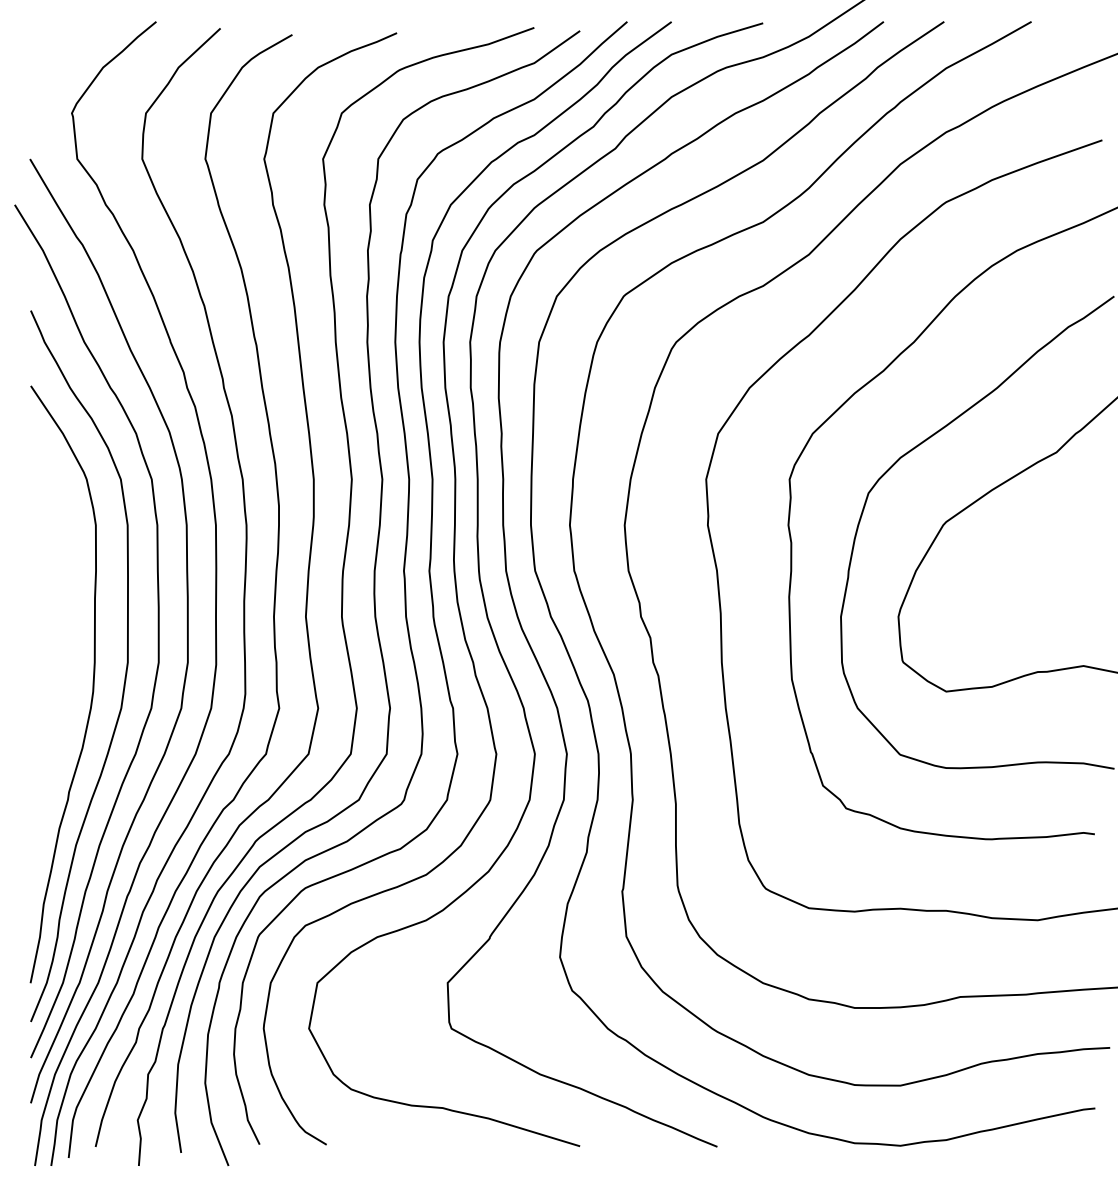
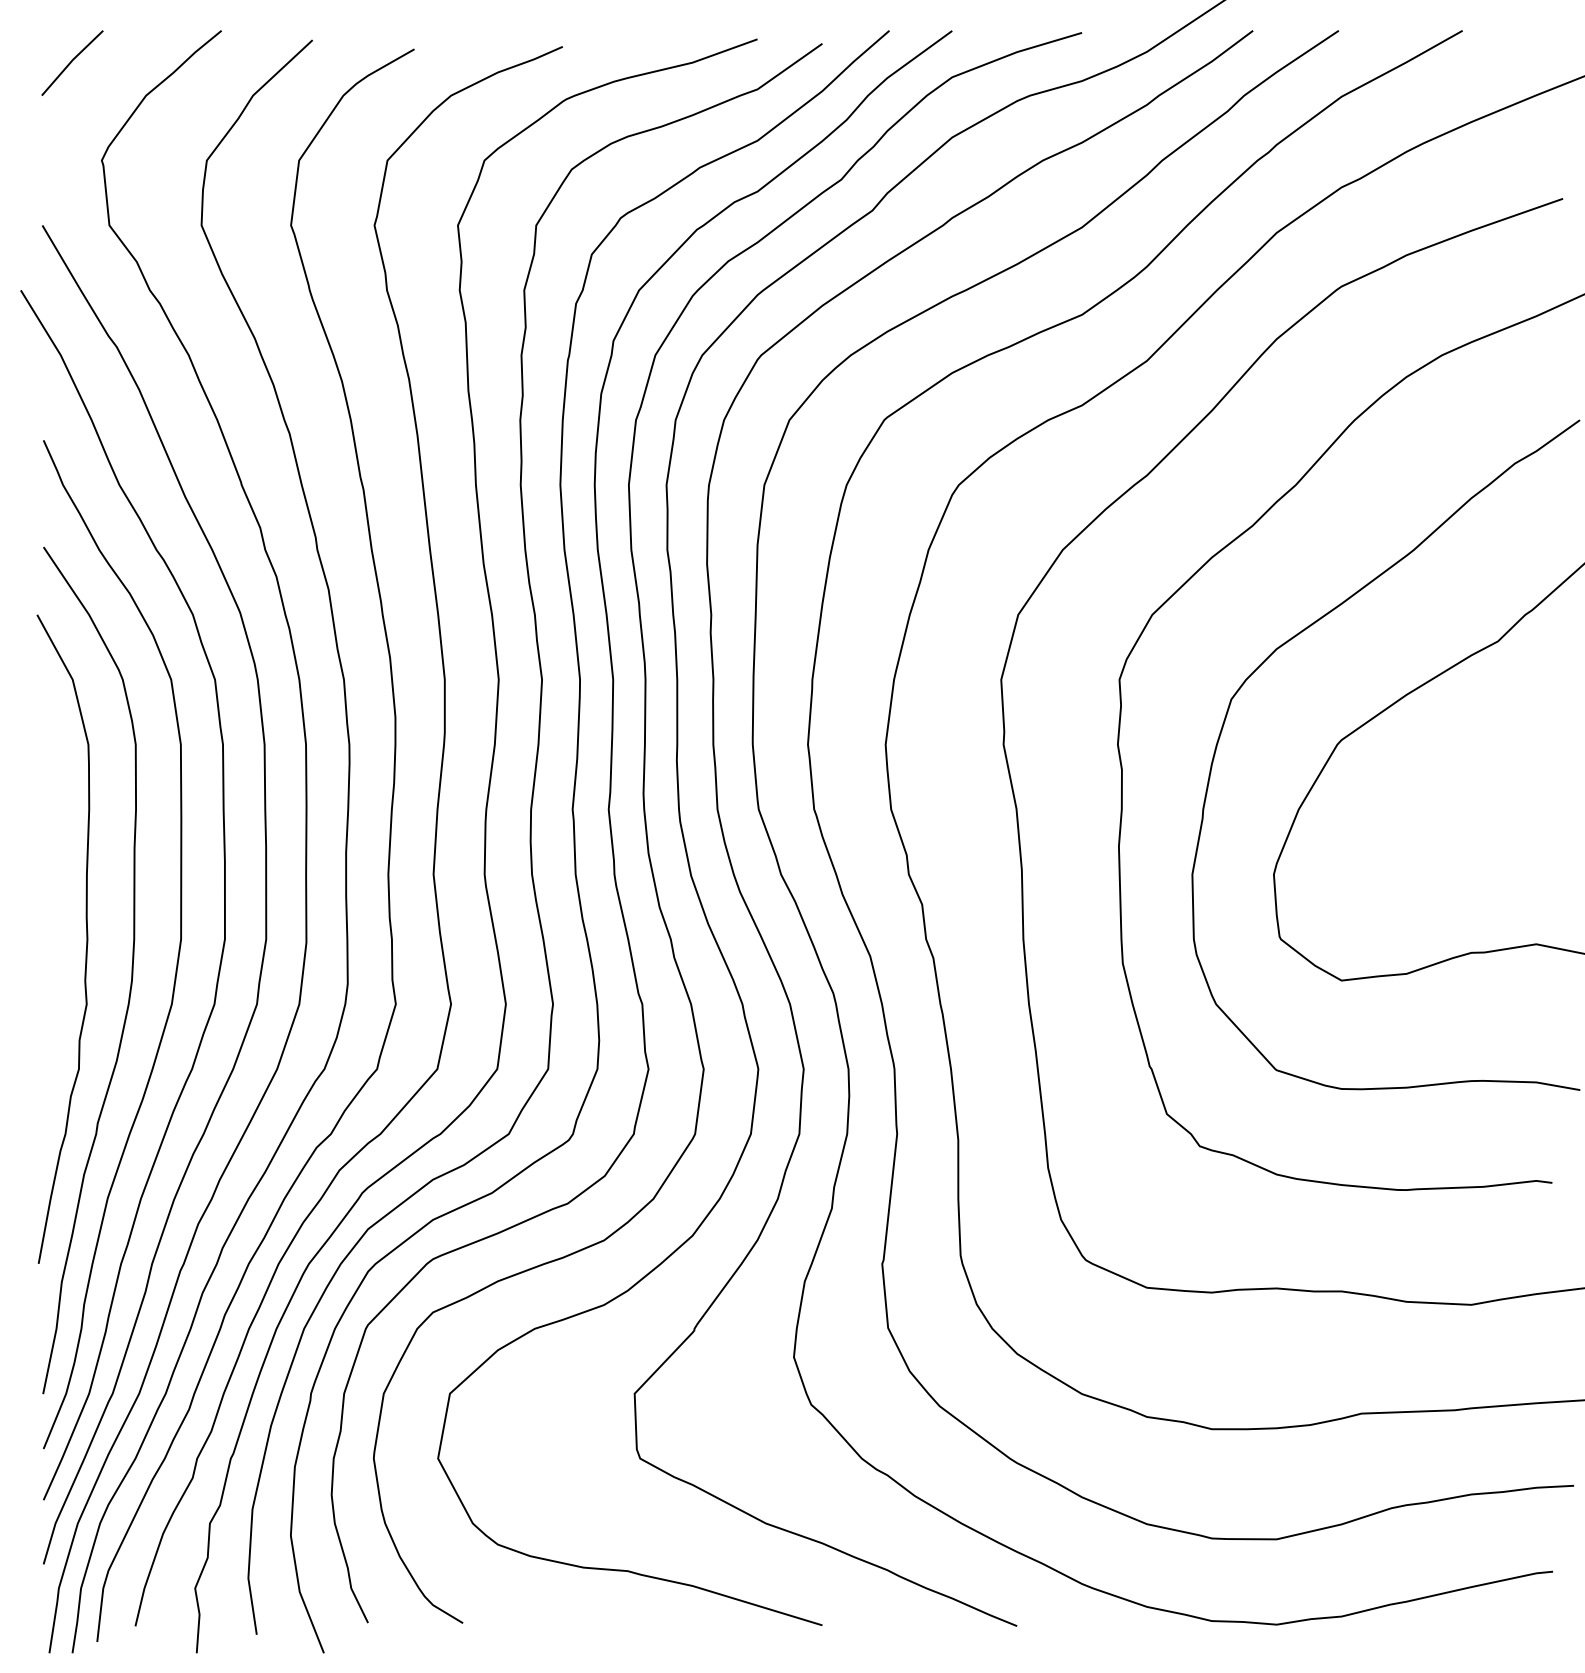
line: (51, 43) -> (72, 61), added
curve: (61, 661) -> (86, 938), added

